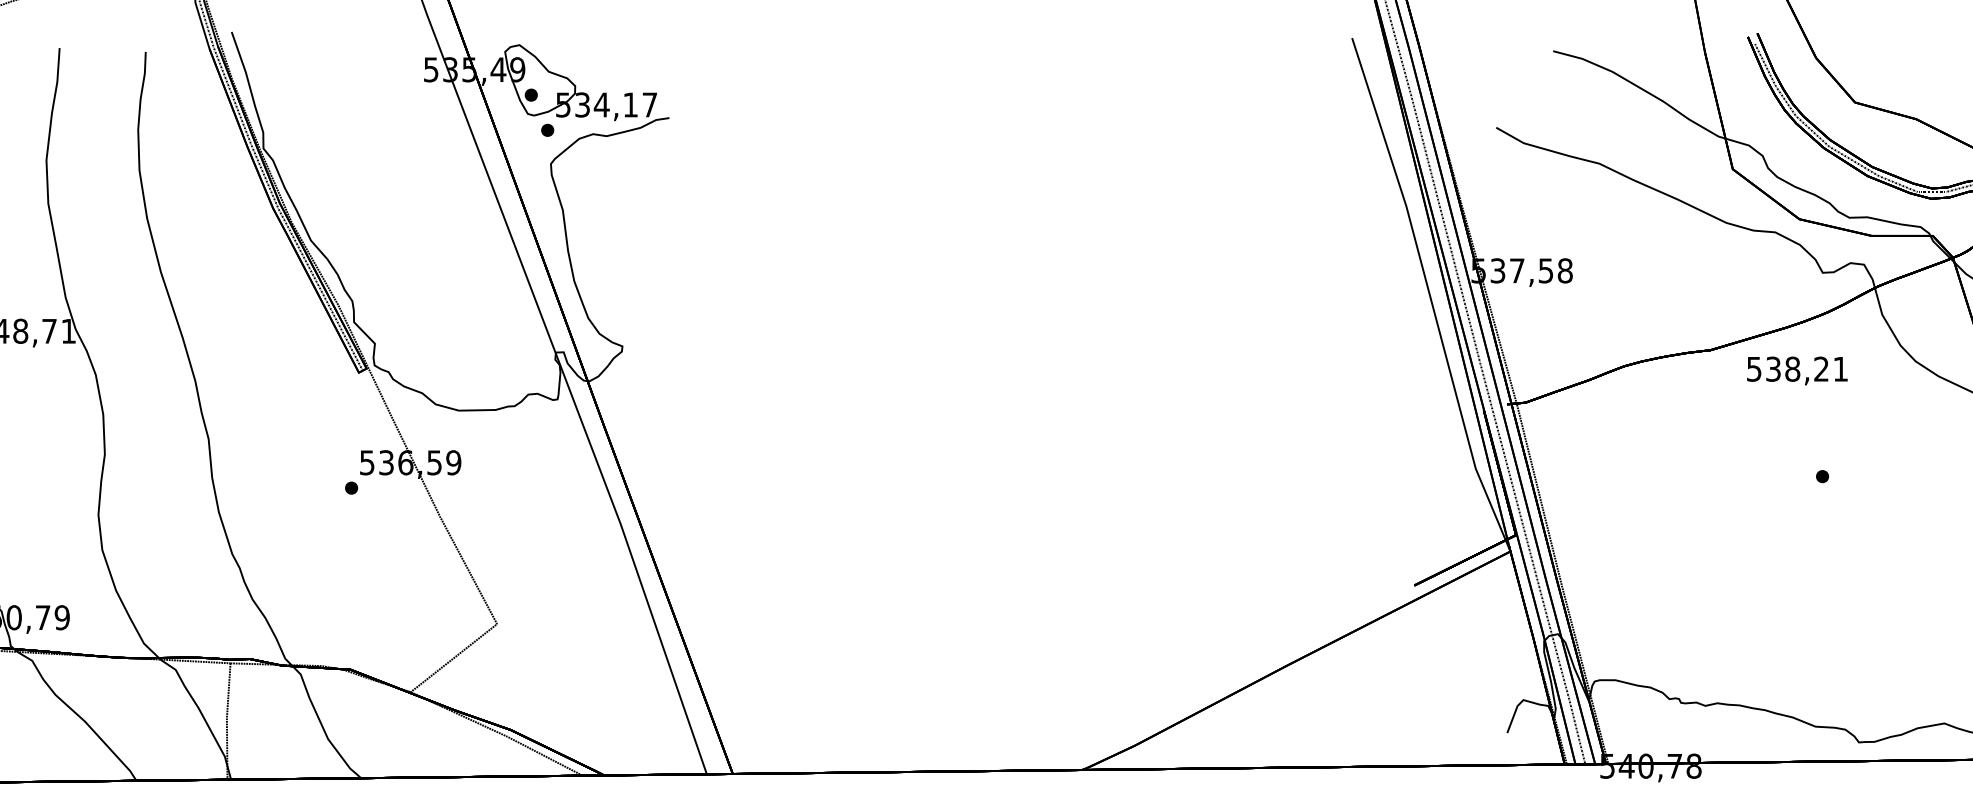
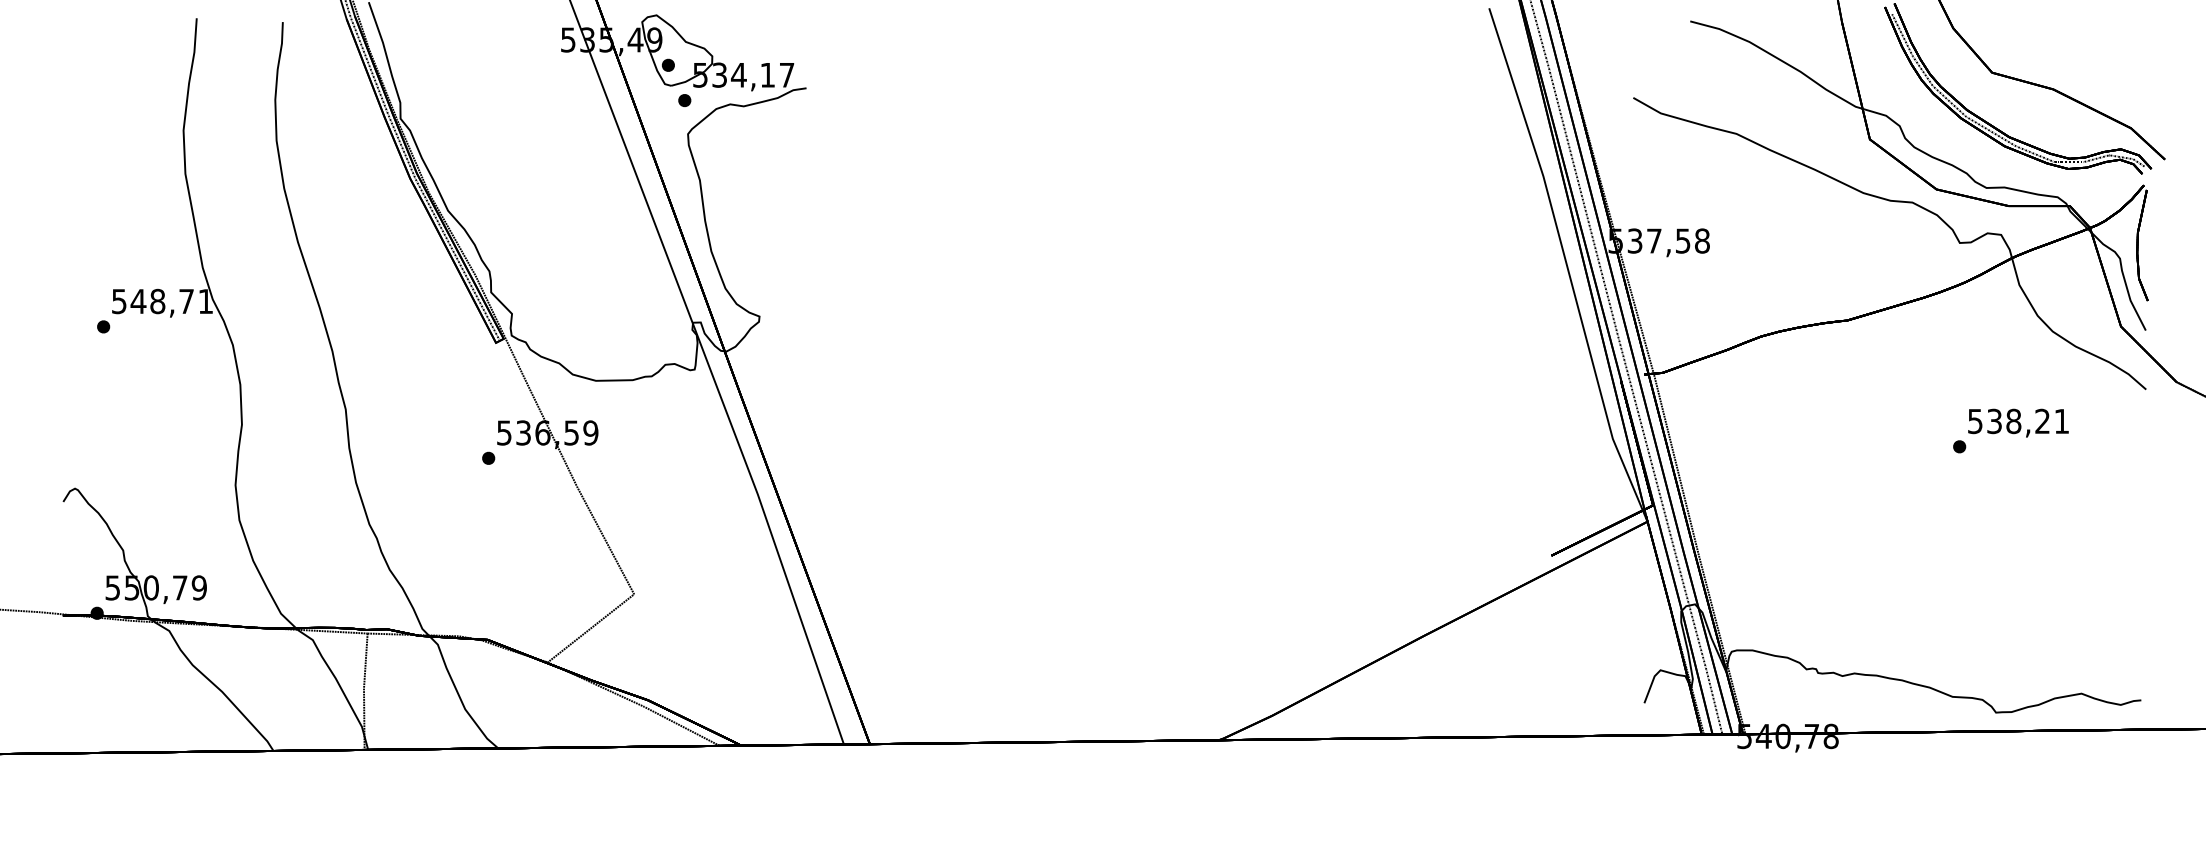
text: (1797, 370) -> (2018, 422), moved

